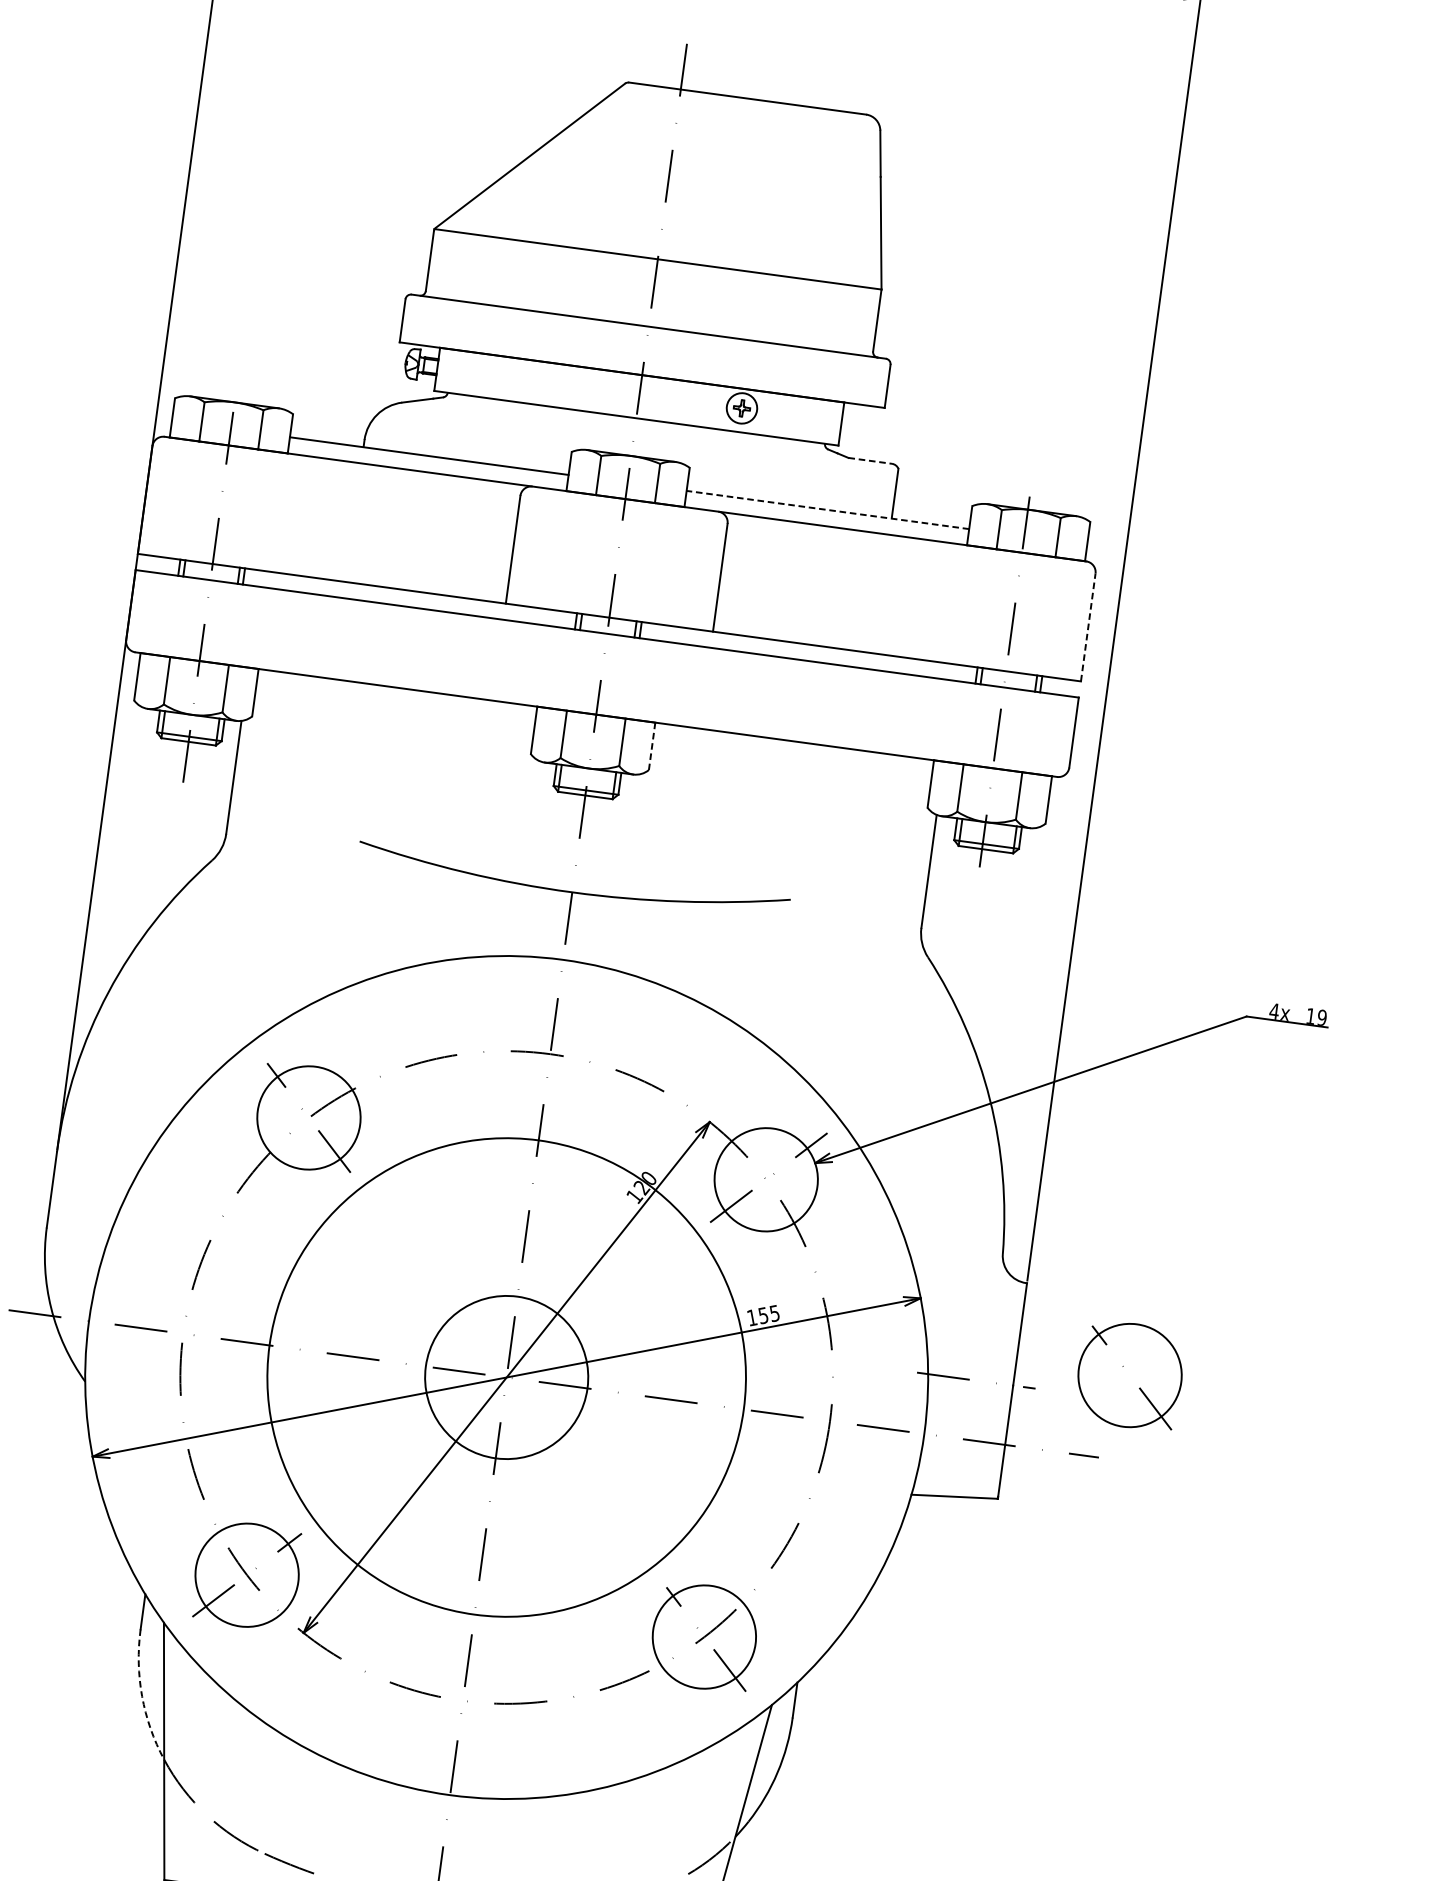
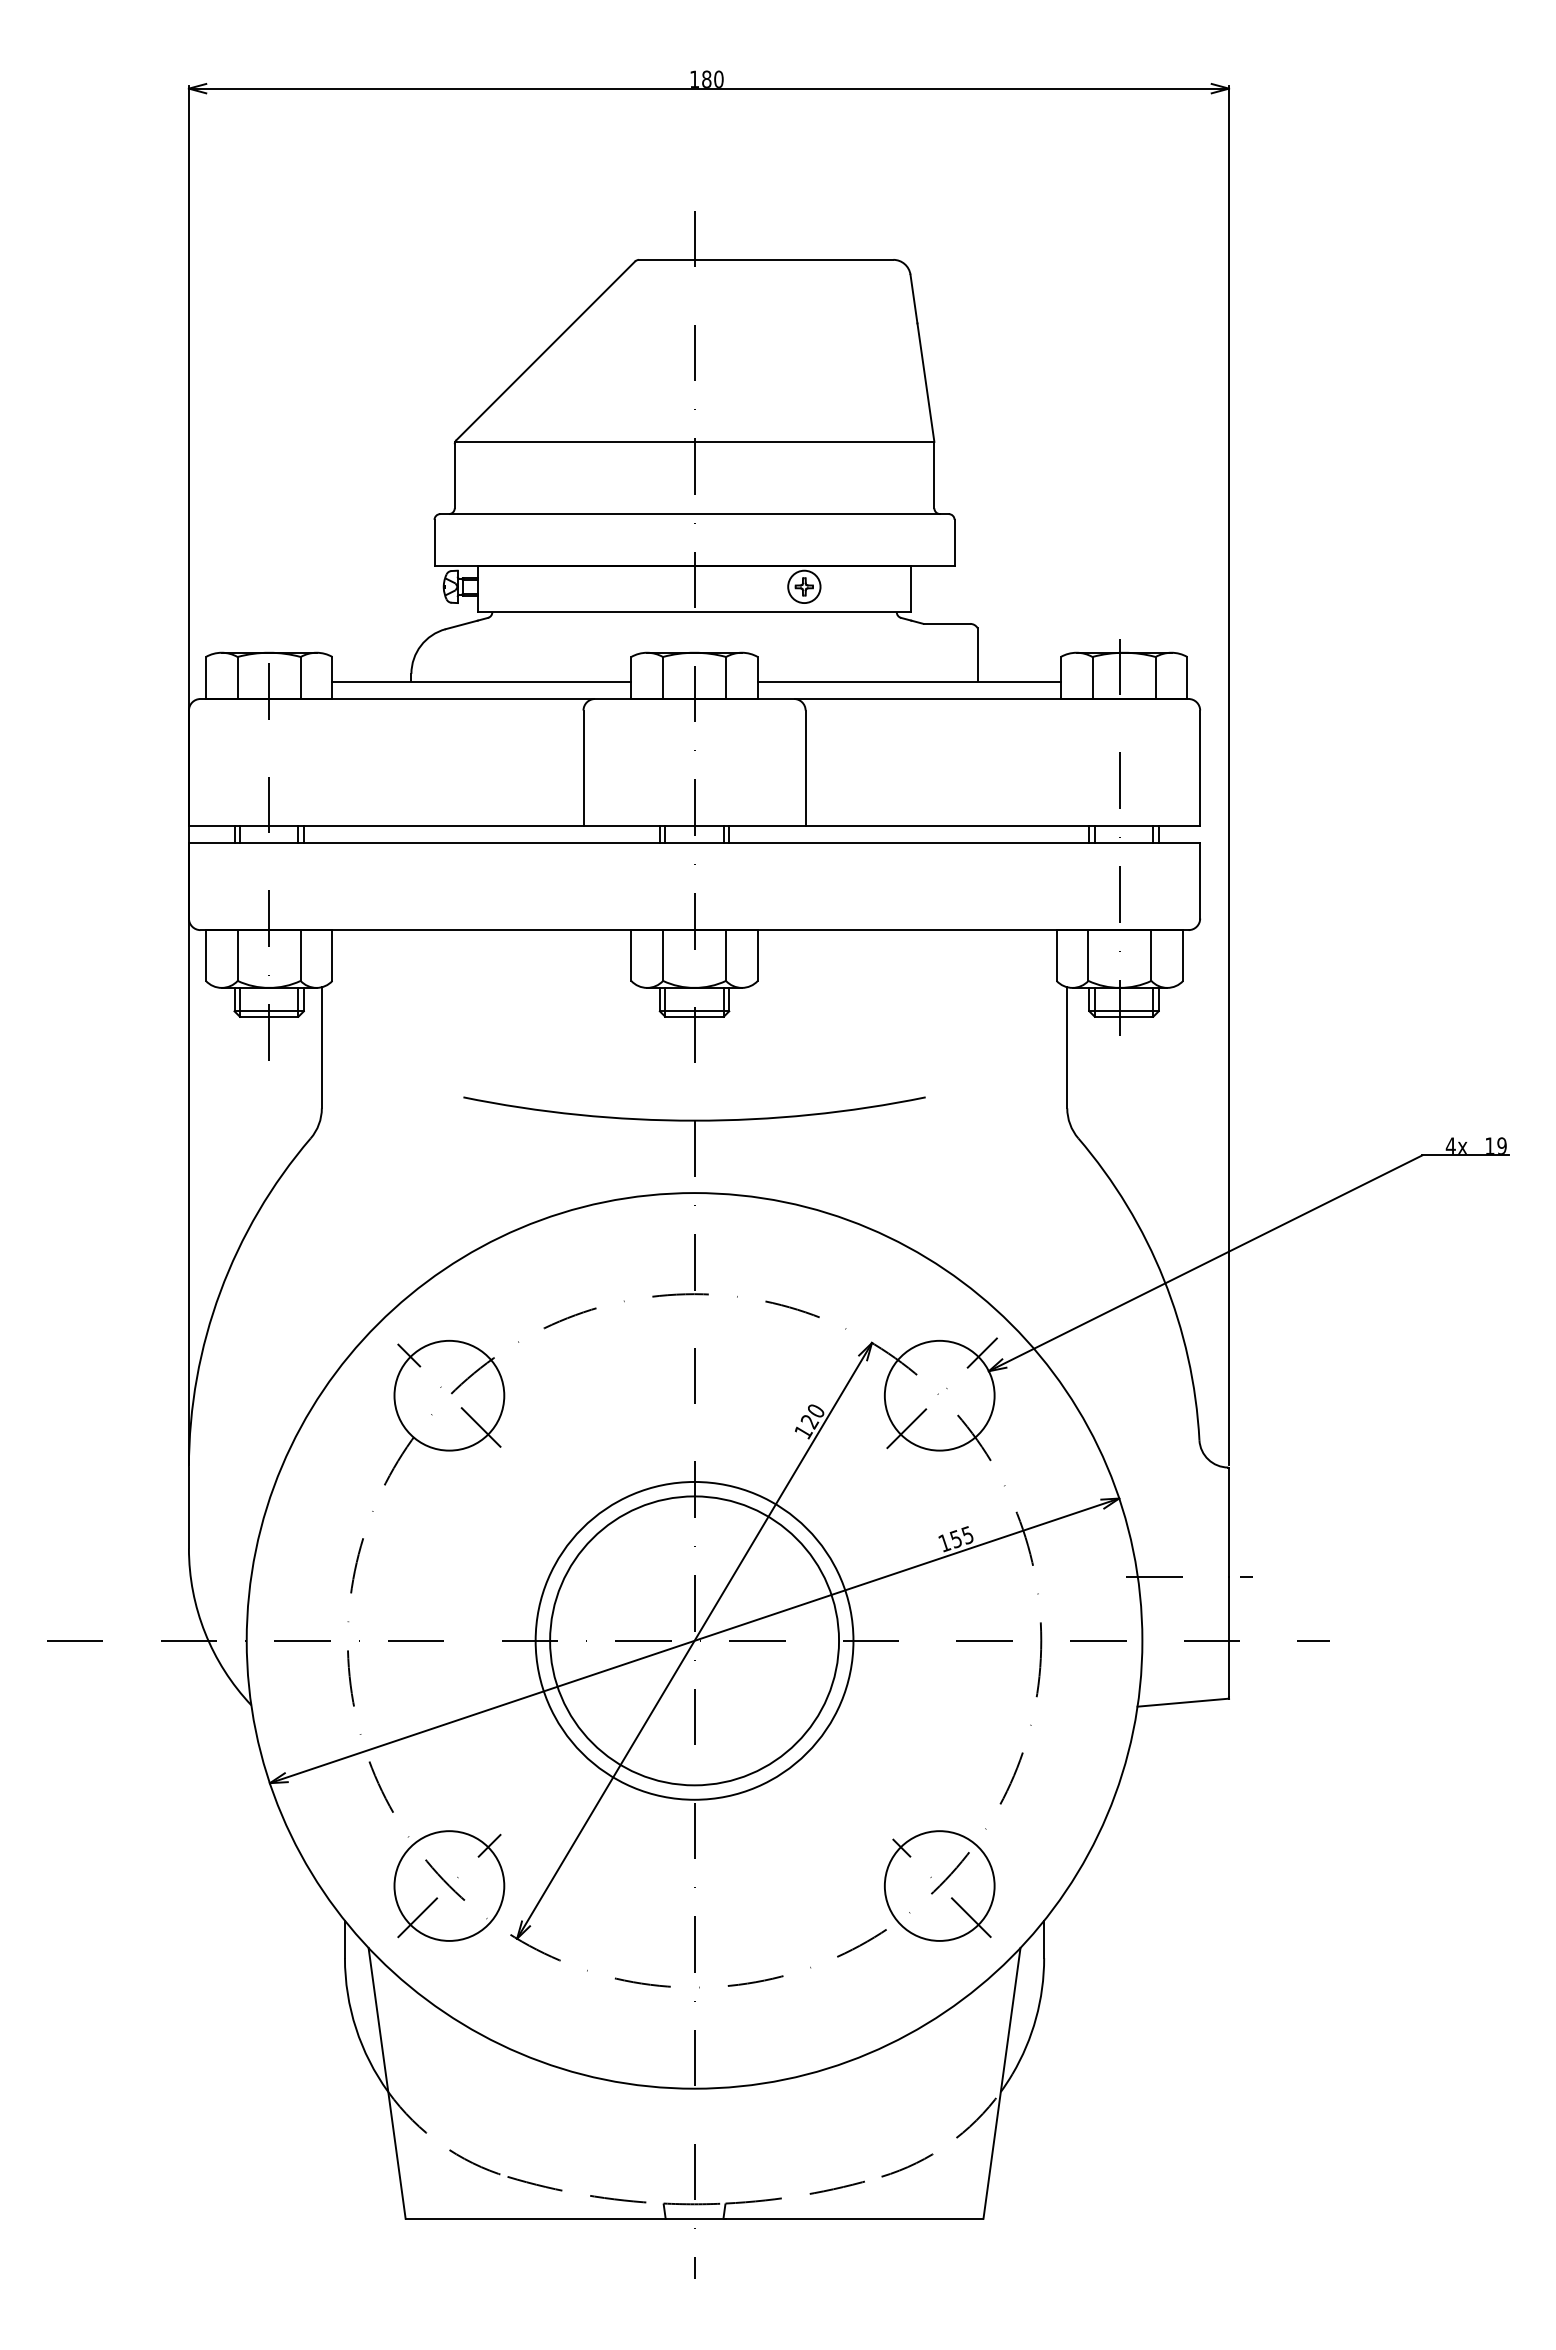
line: (870, 460) -> (947, 623), dashed -> solid
line: (827, 509) -> (908, 681), dashed -> solid
line: (1088, 627) -> (1200, 768), dashed -> solid
line: (651, 747) -> (757, 956), dashed -> solid
part: (1129, 1375) -> (1350, 1549), removed
circle: (506, 1377) -> (694, 1640), size x0.62
circle: (506, 1377) -> (694, 1640), size x1.67
arc: (142, 1696) -> (356, 2028), dashed -> solid

